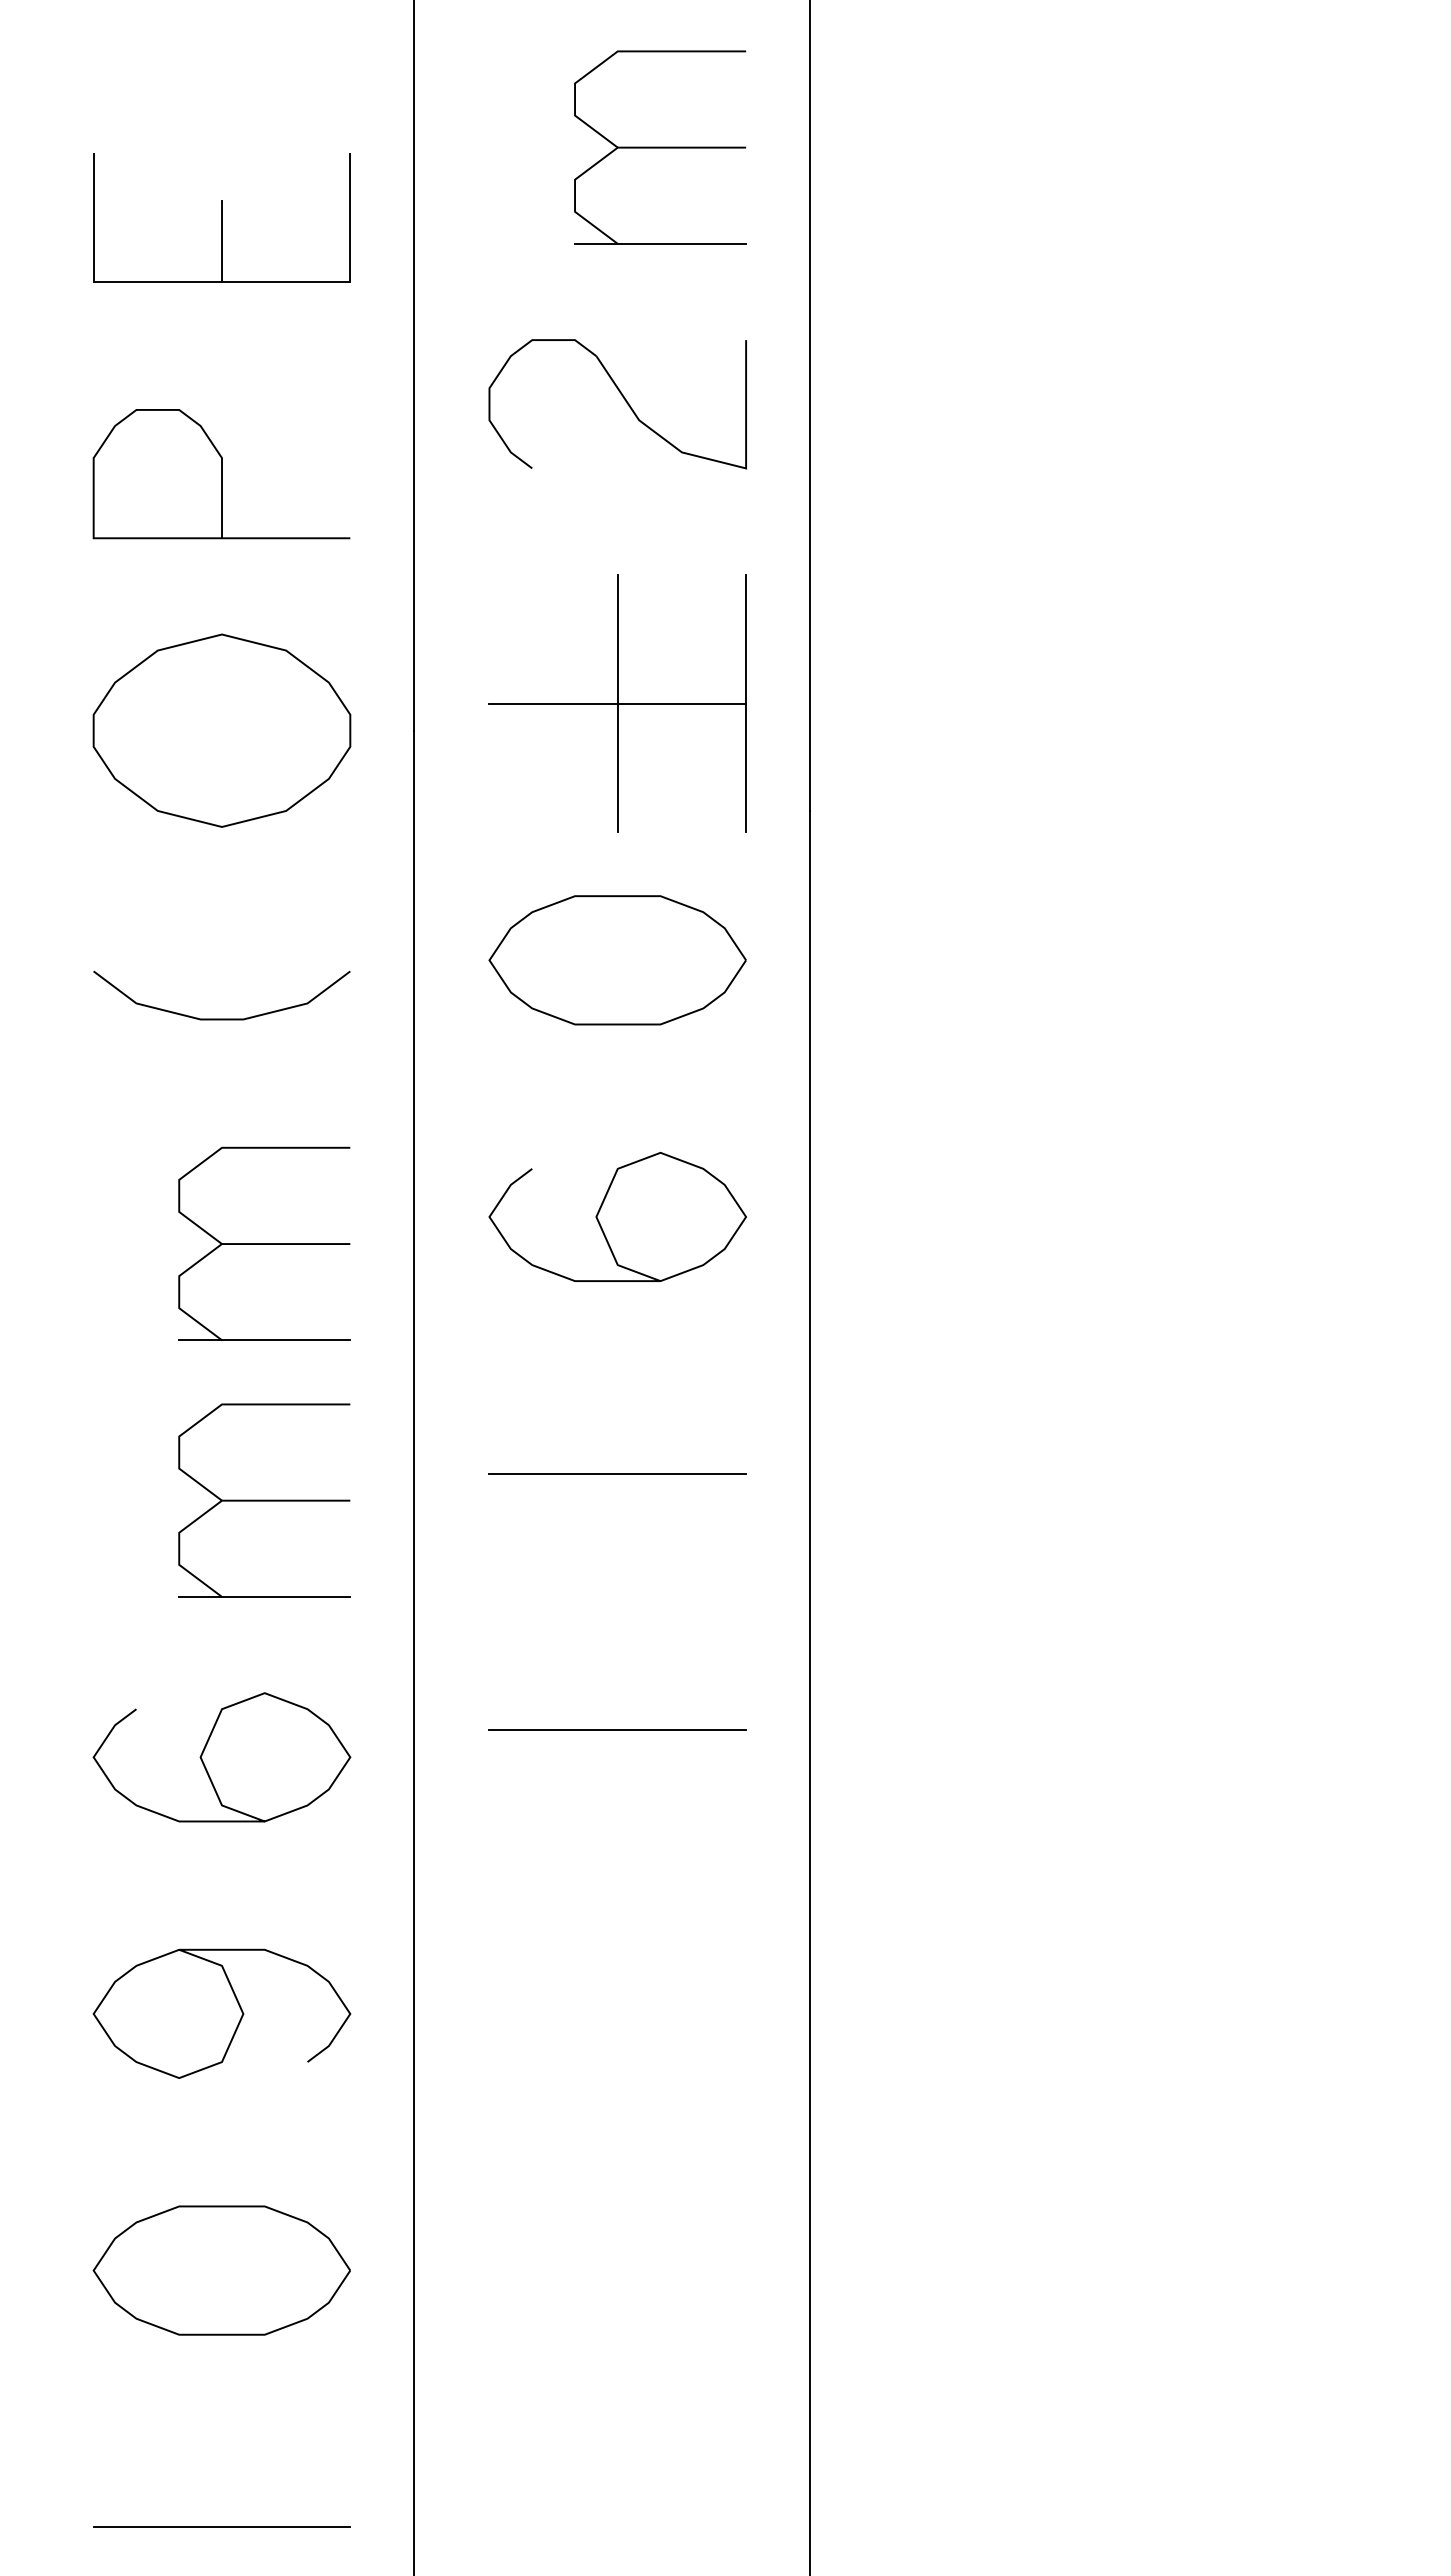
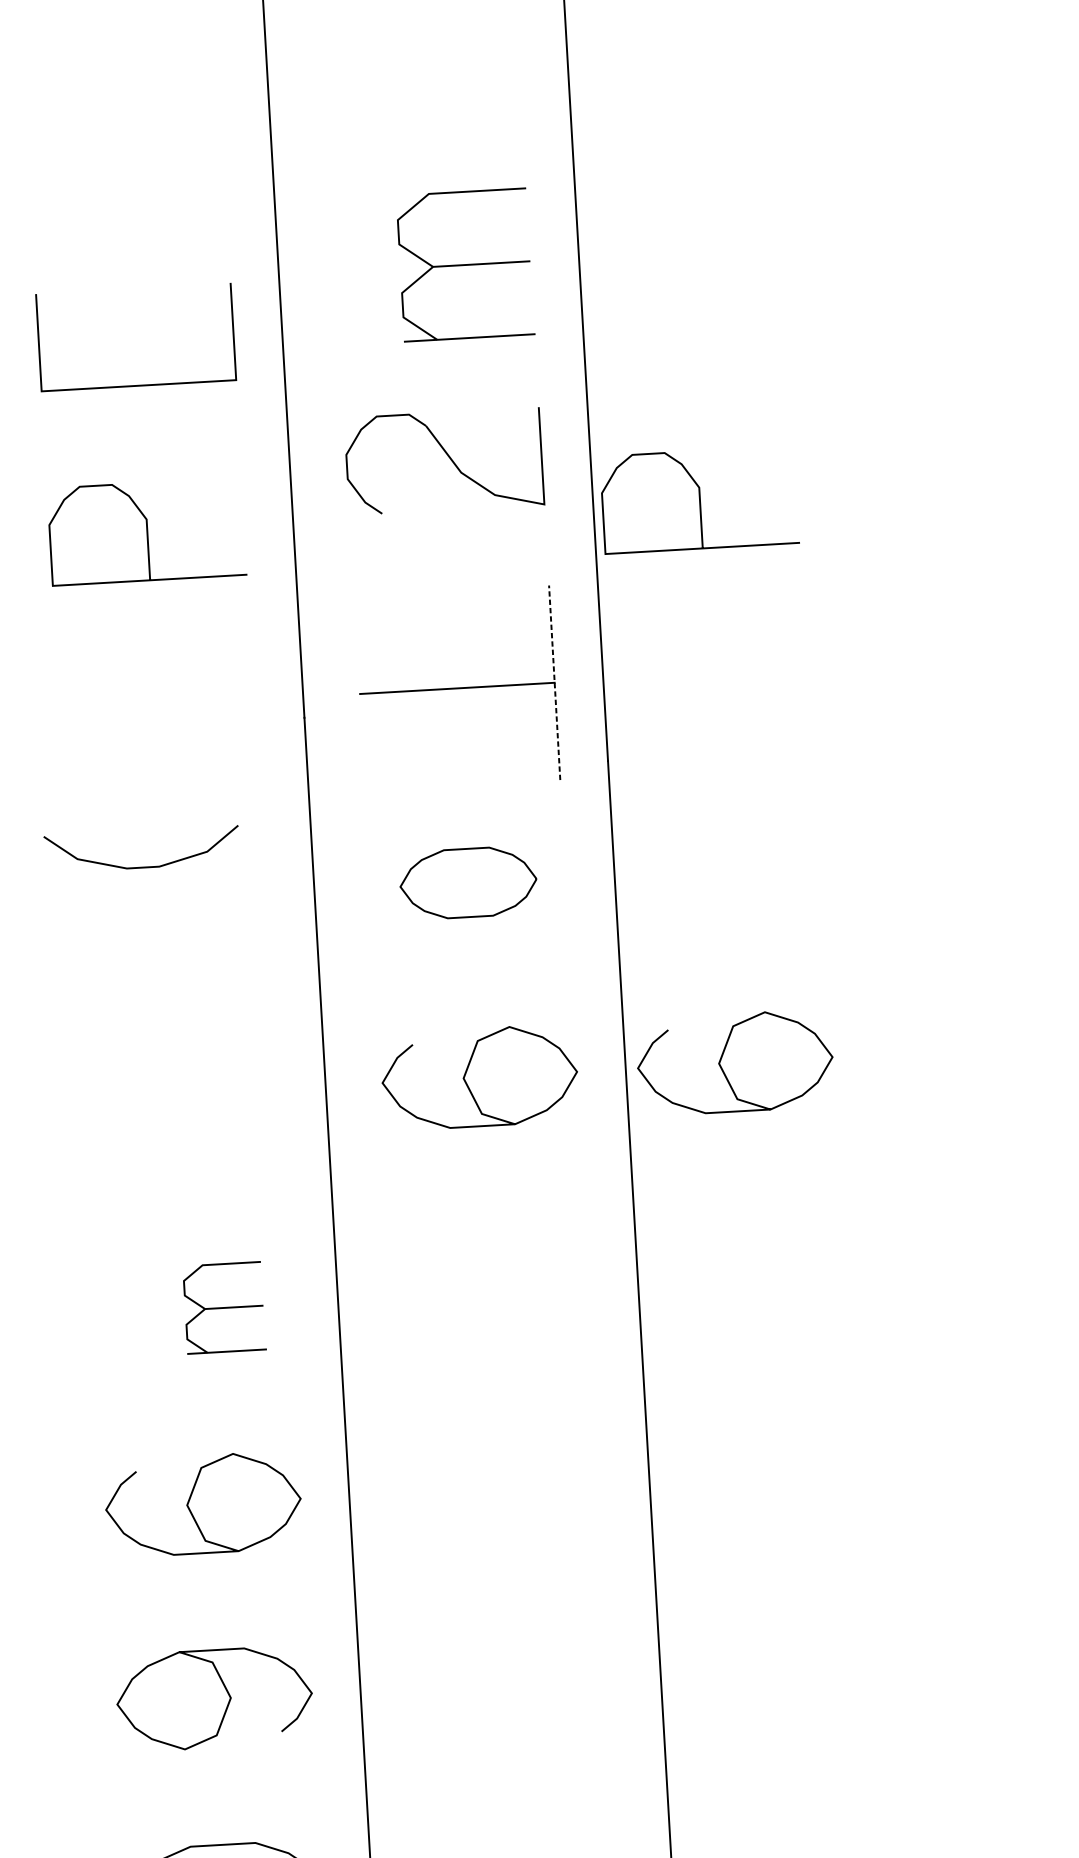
line: (222, 241) -> (137, 355), removed
curve: (950, 474) -> (699, 500), added
line: (617, 703) -> (457, 688), removed
line: (746, 703) -> (554, 682), solid -> dashed
part: (221, 730) -> (158, 726), removed
part: (617, 960) -> (468, 883), size x0.7
curve: (221, 1018) -> (142, 866), moved
curve: (938, 1208) -> (722, 1057), added
part: (264, 1243) -> (213, 1113), removed
line: (617, 1473) -> (490, 1271), removed
part: (264, 1500) -> (224, 1307), size x0.6
line: (617, 1730) -> (502, 1466), removed

